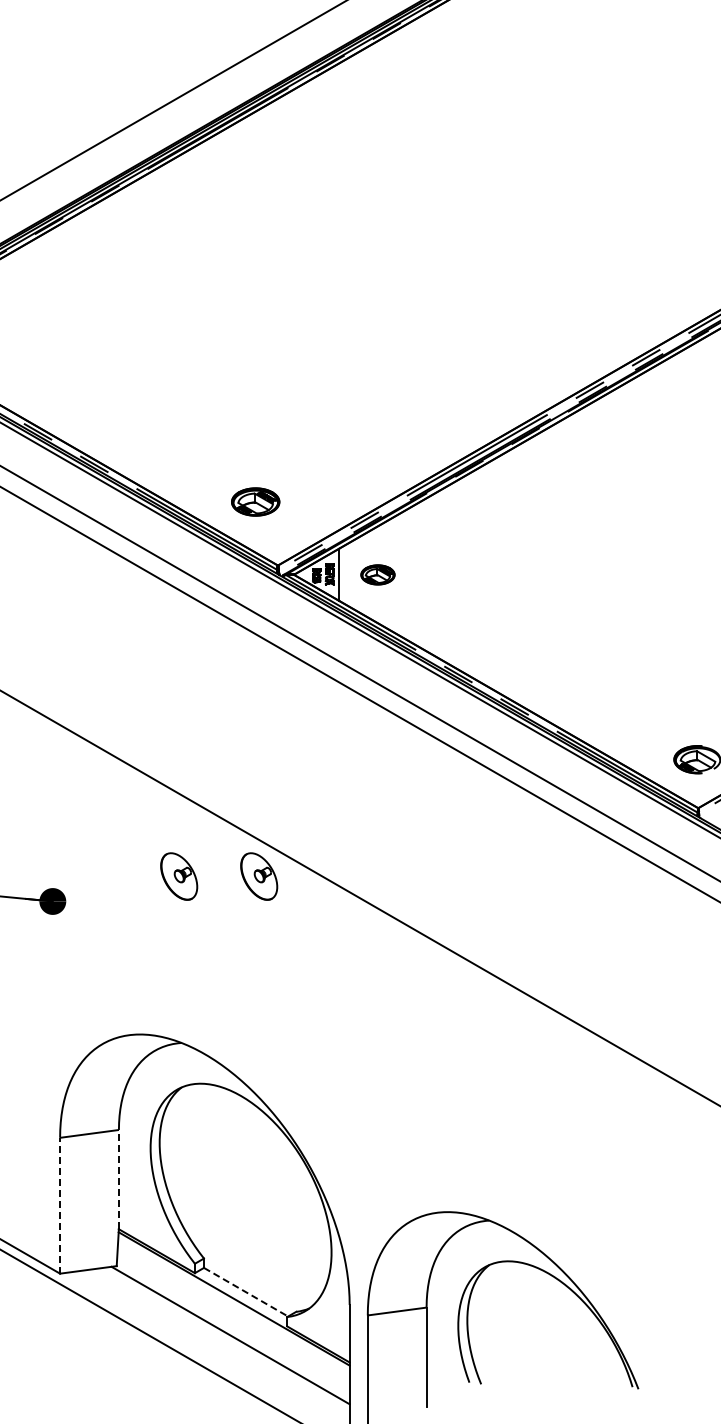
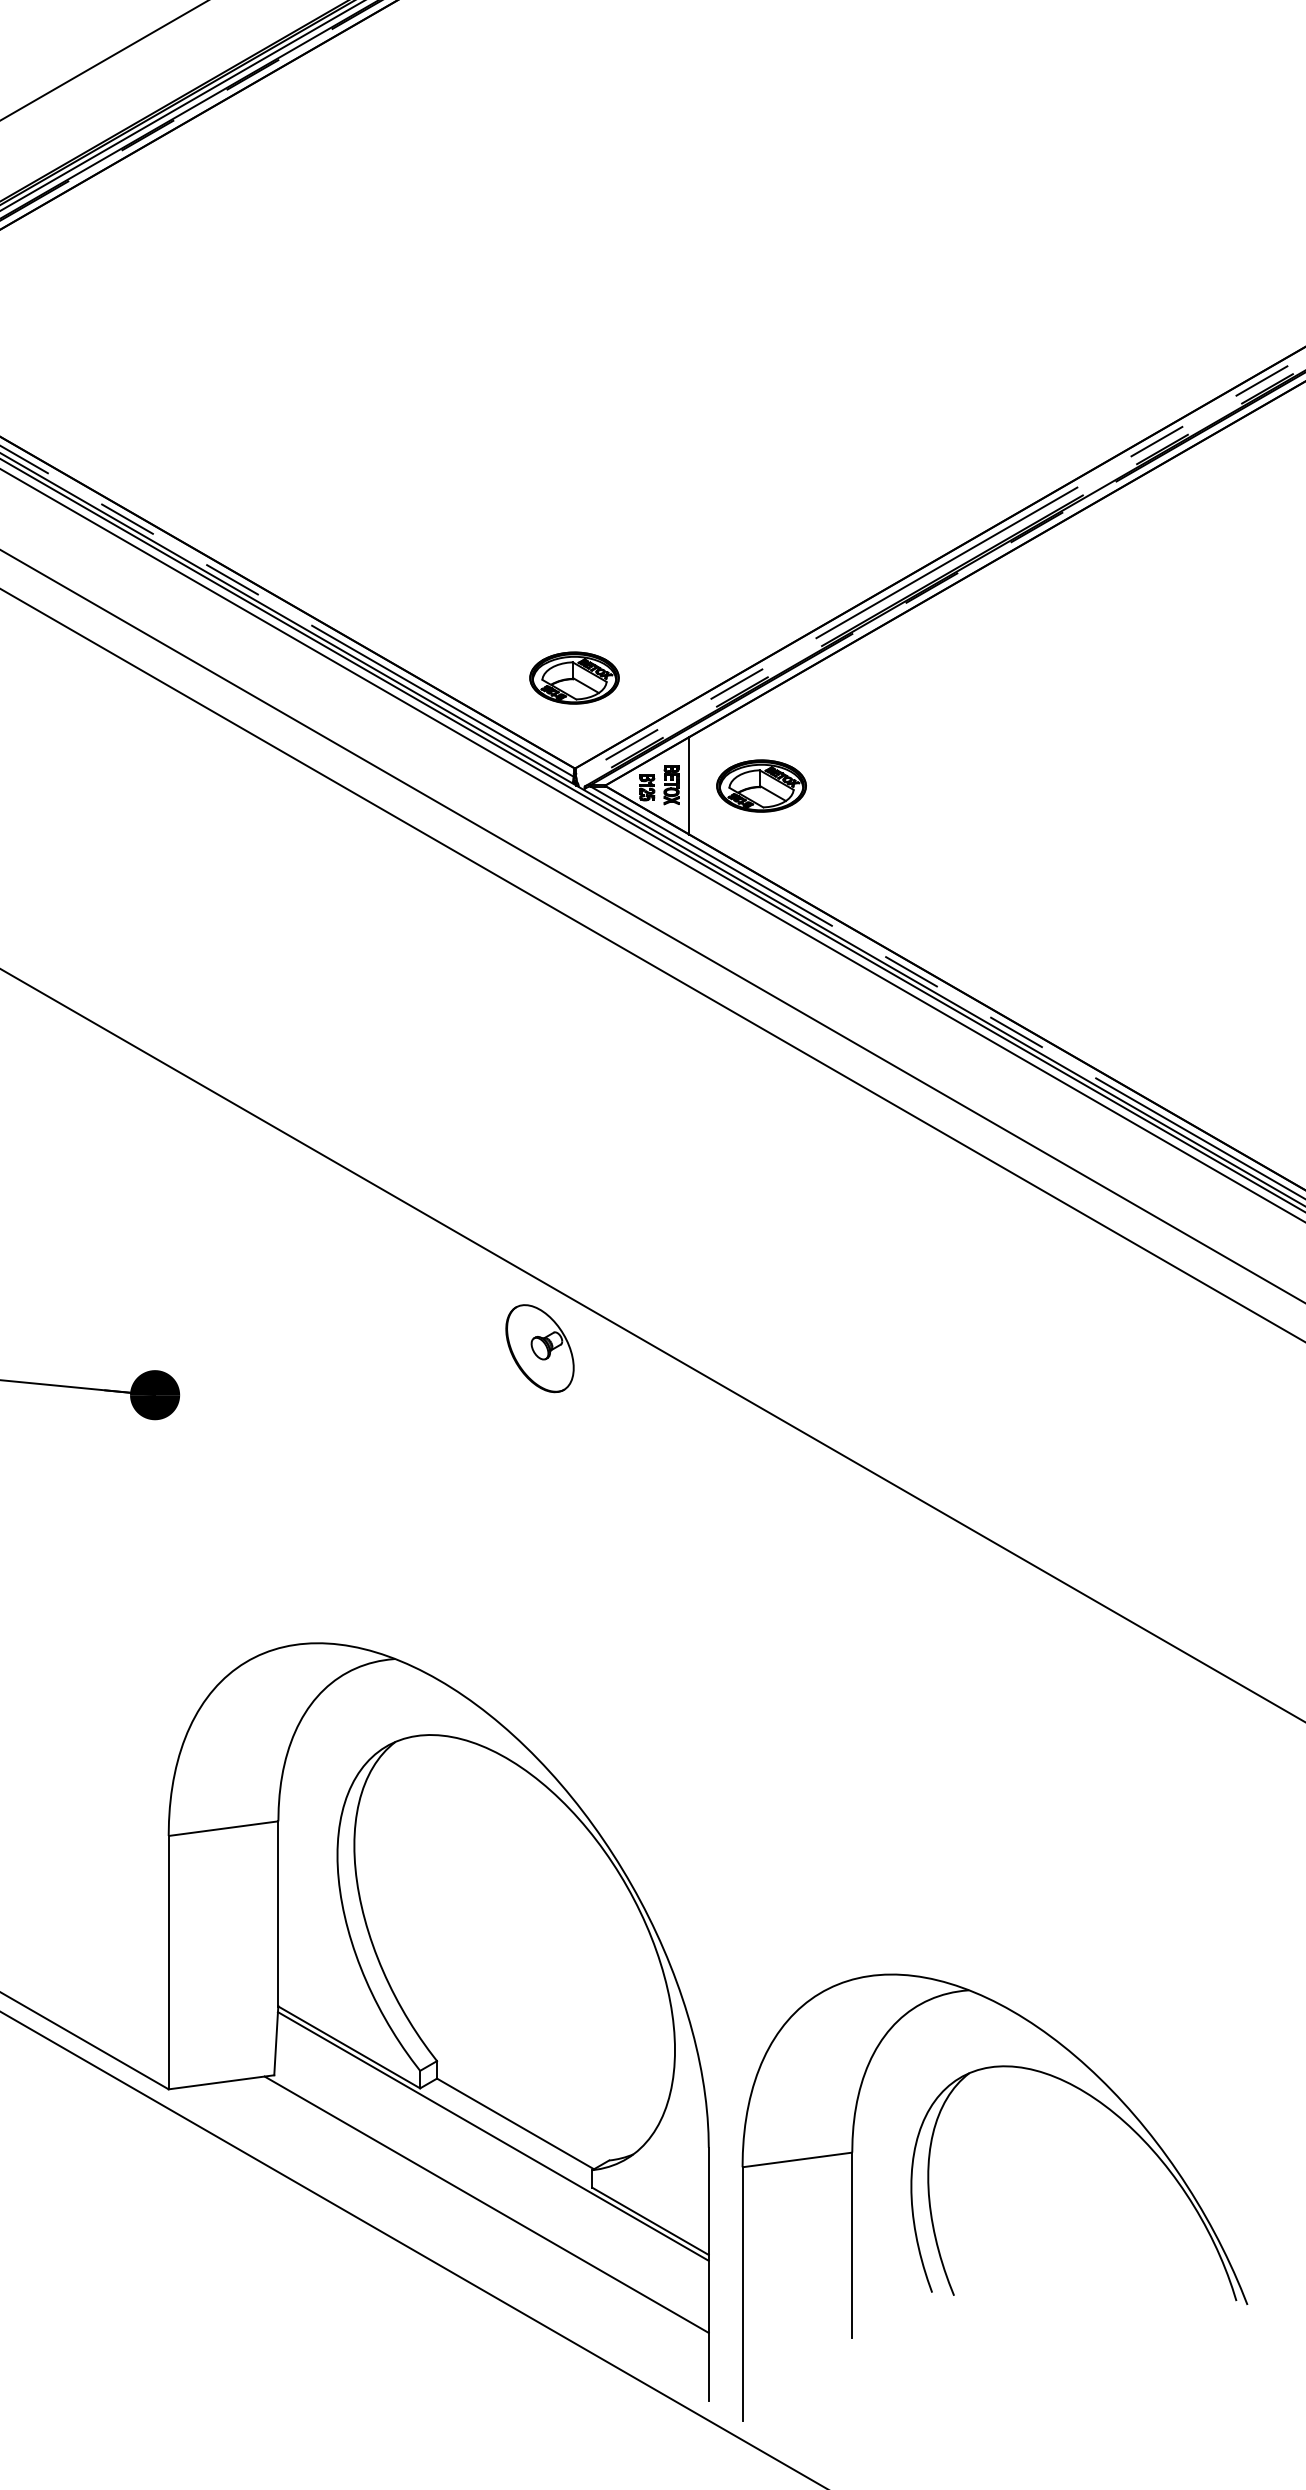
part: (255, 501) -> (574, 677), moved
part: (377, 574) -> (760, 785), size x1.43
part: (179, 876) -> (391, 1348), removed
line: (118, 1179) -> (277, 1913), dashed -> solid
line: (60, 1205) -> (169, 1962), dashed -> solid
line: (246, 1292) -> (516, 2124), dashed -> solid

